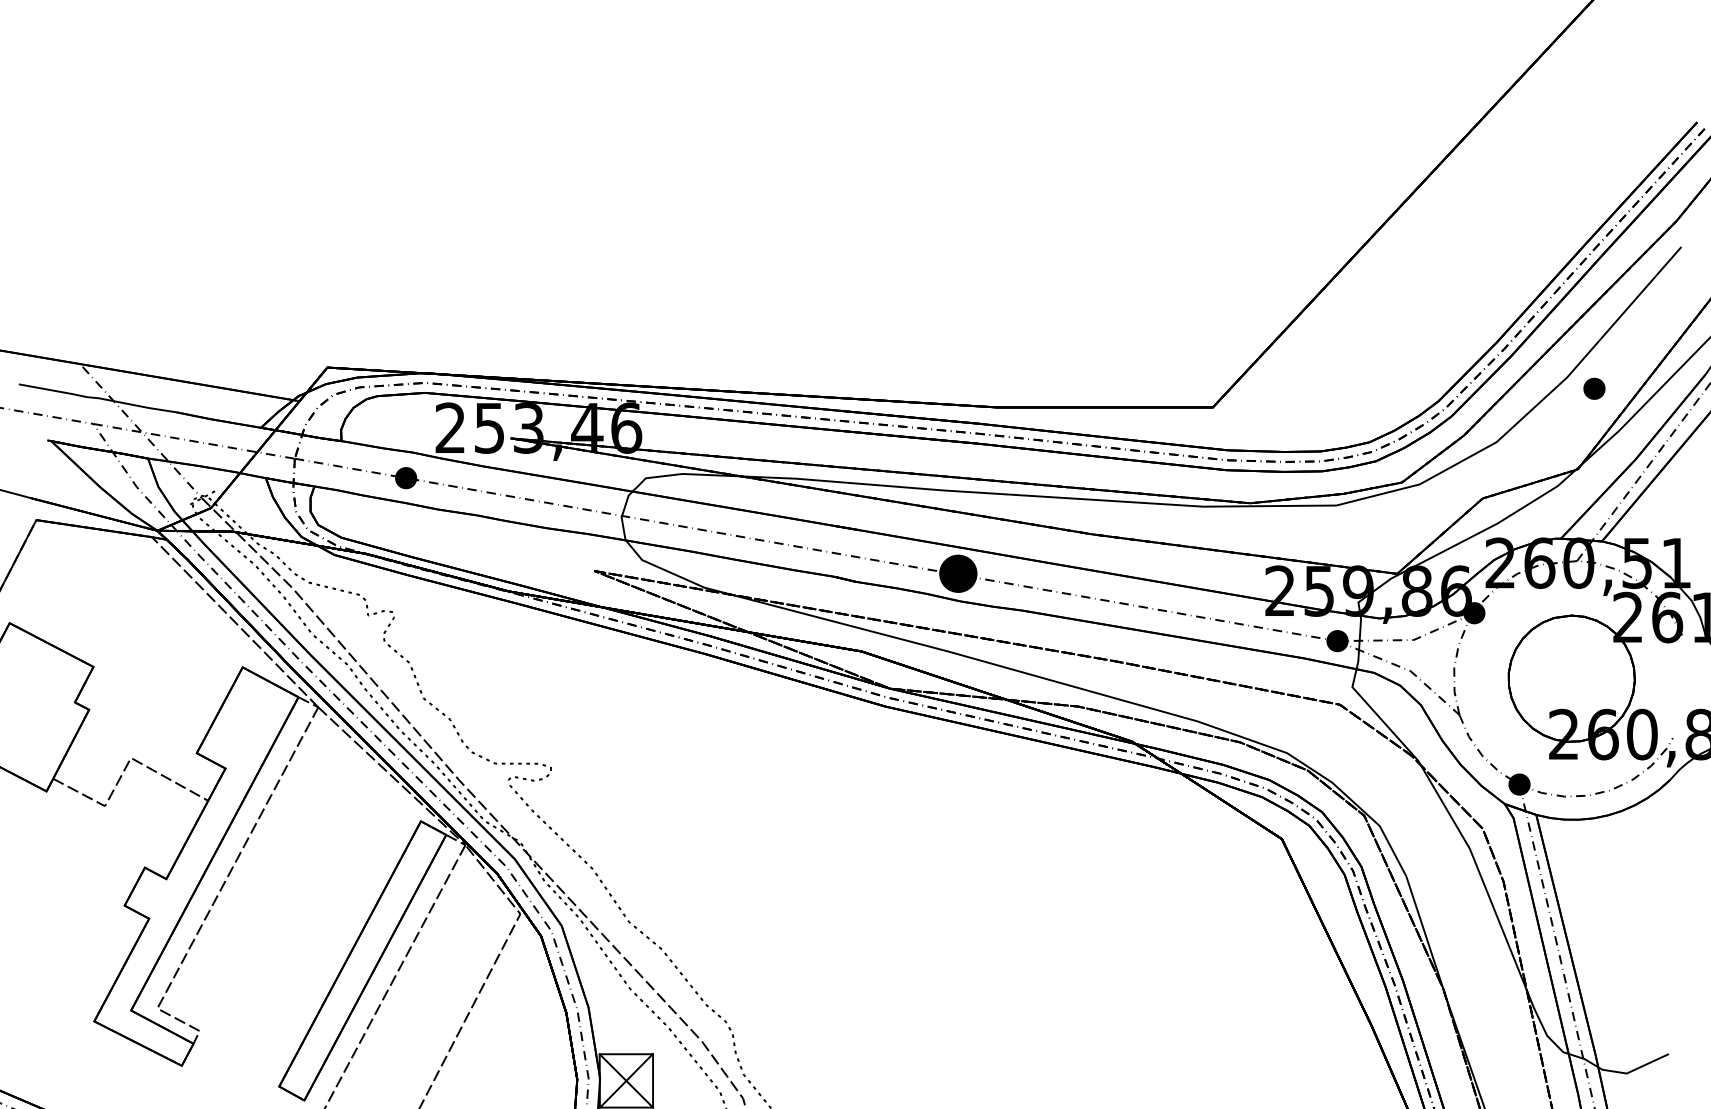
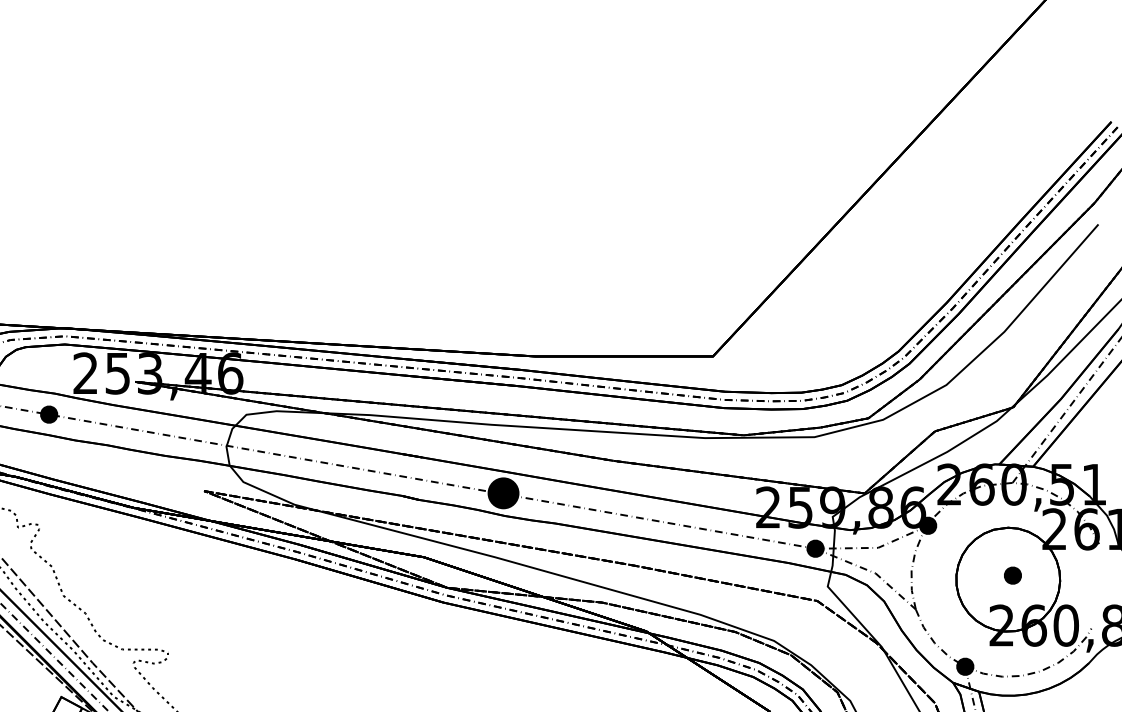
part: (1594, 388) -> (1012, 575), moved

